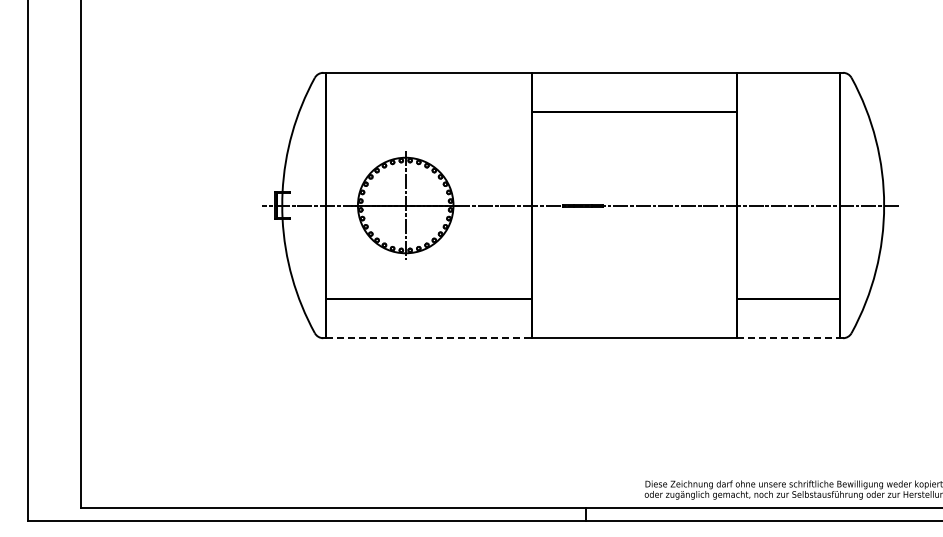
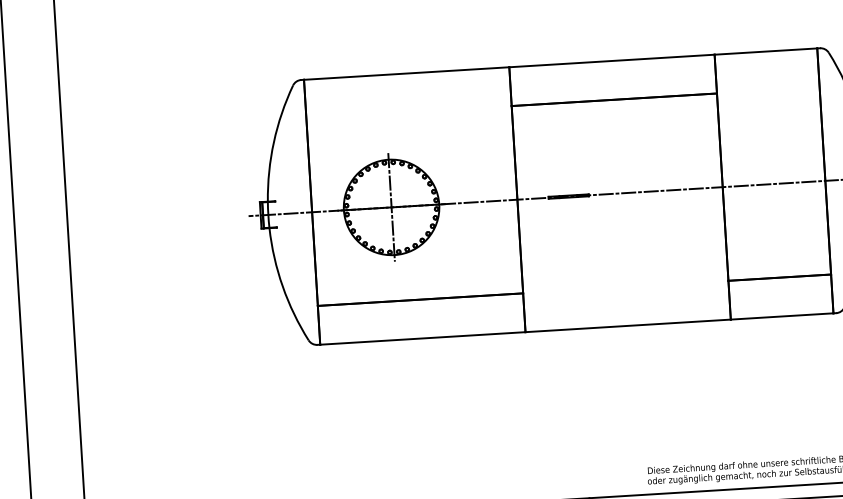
line: (428, 338) -> (422, 338), dashed -> solid
line: (789, 338) -> (782, 316), dashed -> solid

